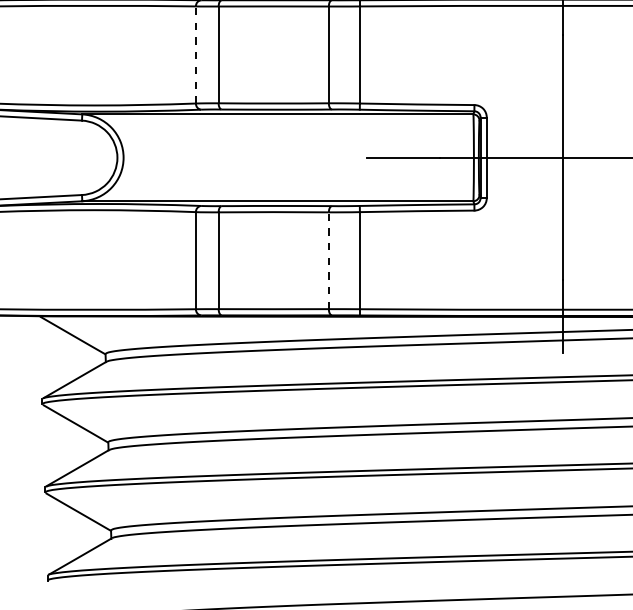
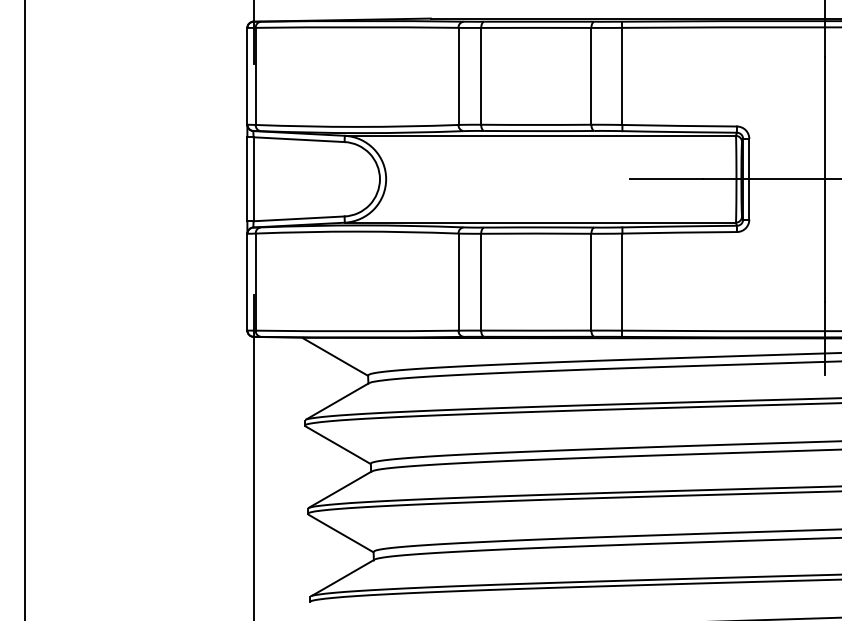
line: (195, 55) -> (458, 76), dashed -> solid
line: (328, 260) -> (591, 281), dashed -> solid

